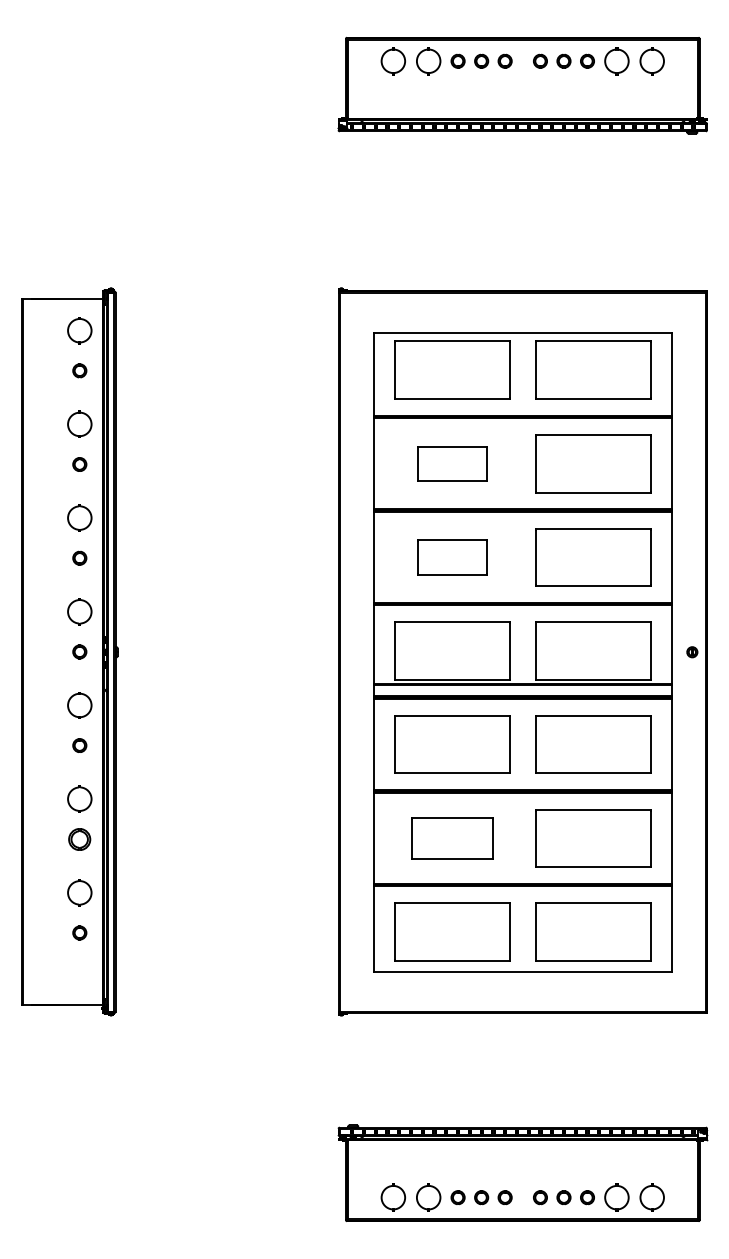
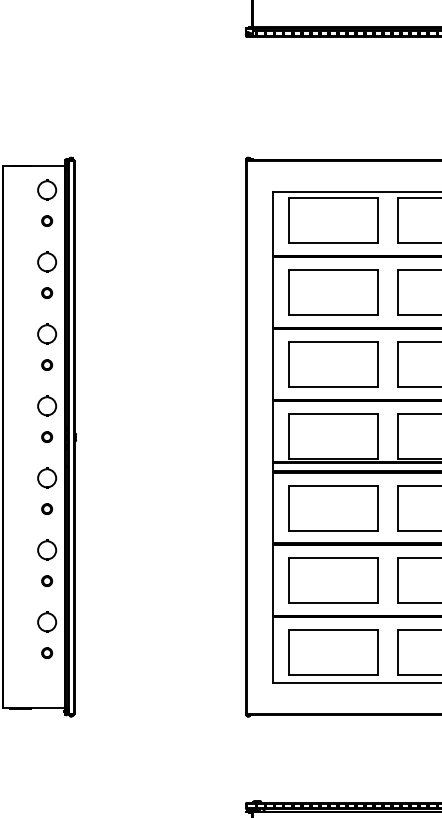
part: (452, 463) -> (333, 292), size x1.67
part: (452, 557) -> (333, 364), size x1.67
part: (79, 838) -> (46, 580), size x0.62
part: (452, 838) -> (333, 580), size x1.43

